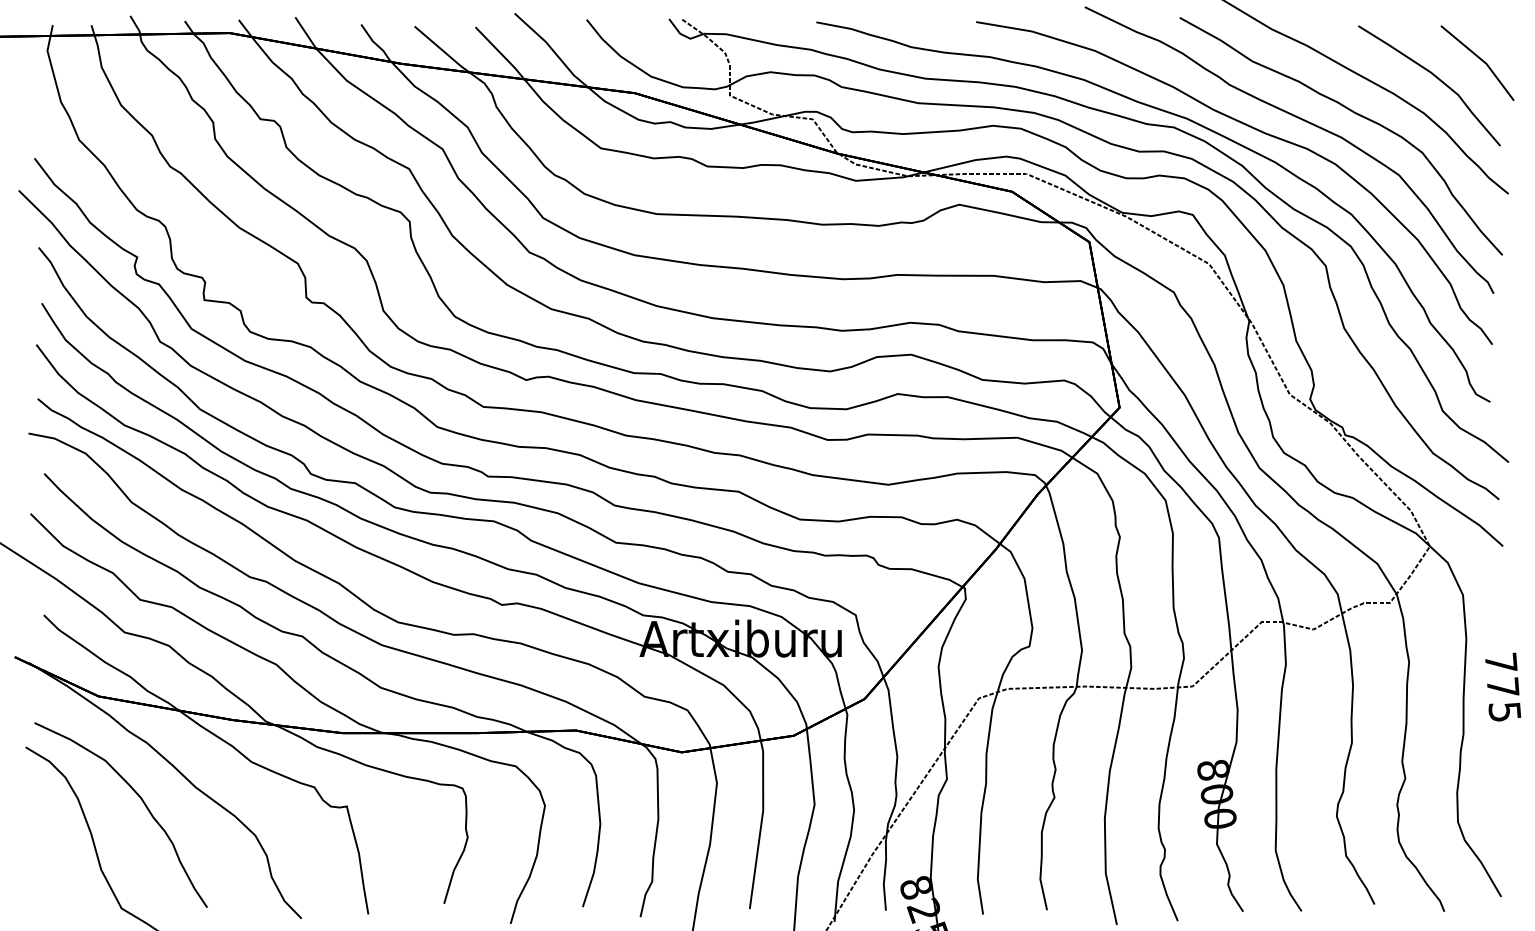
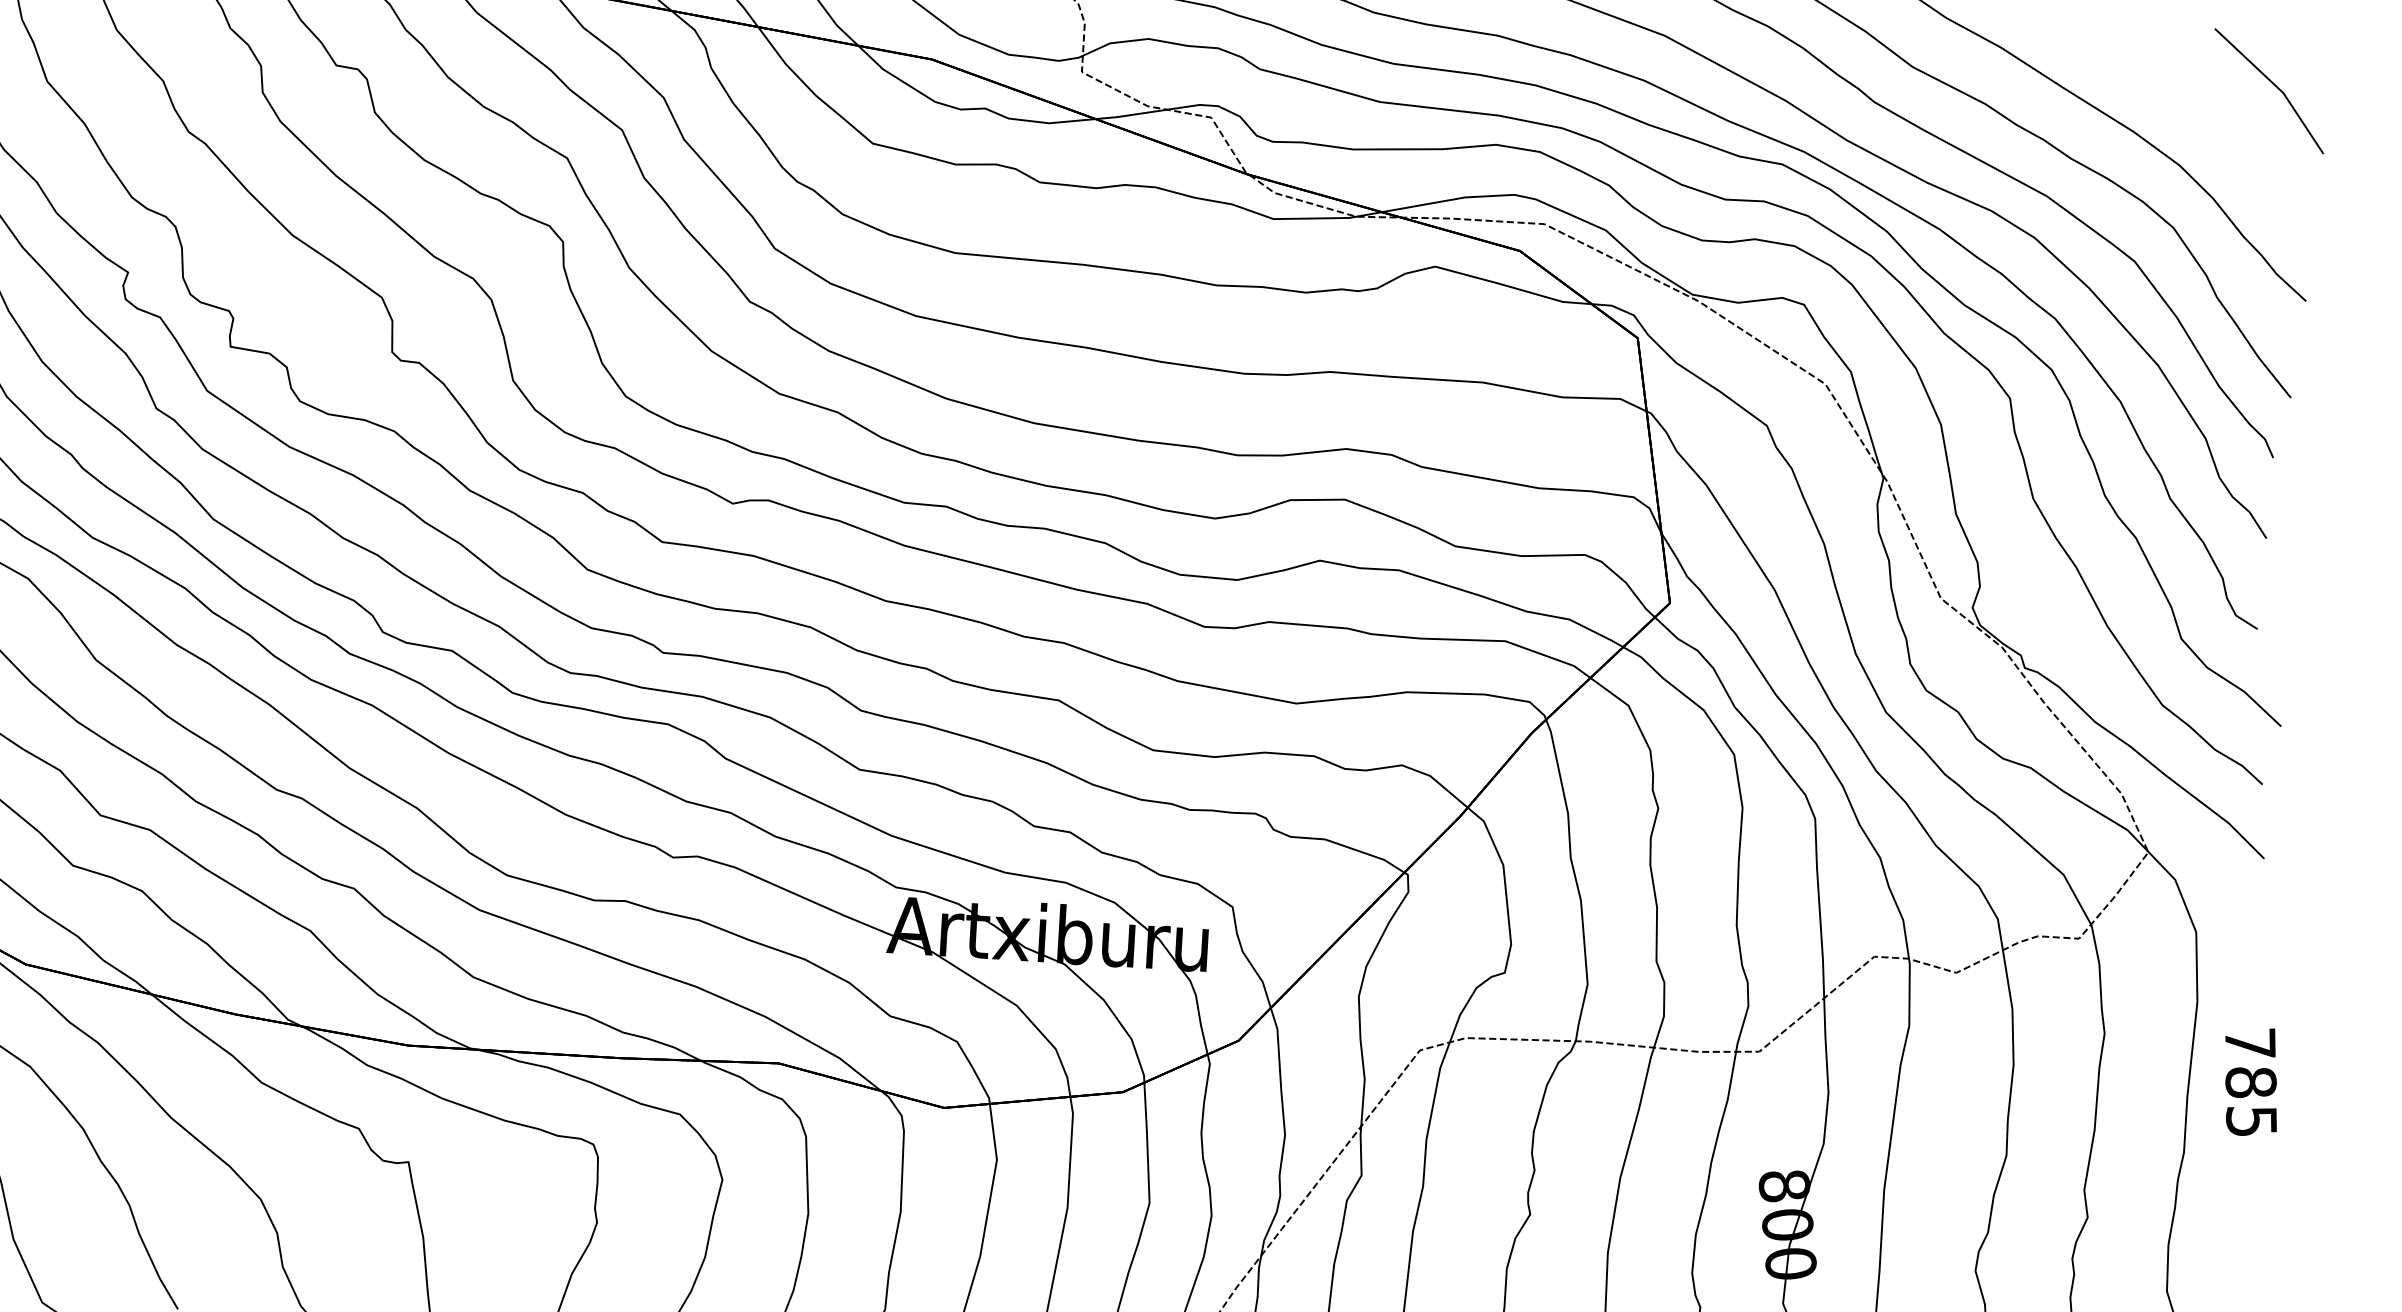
curve: (1436, 78) -> (2202, 111), removed
text: (1503, 687) -> (2251, 1082), 775 -> 785

